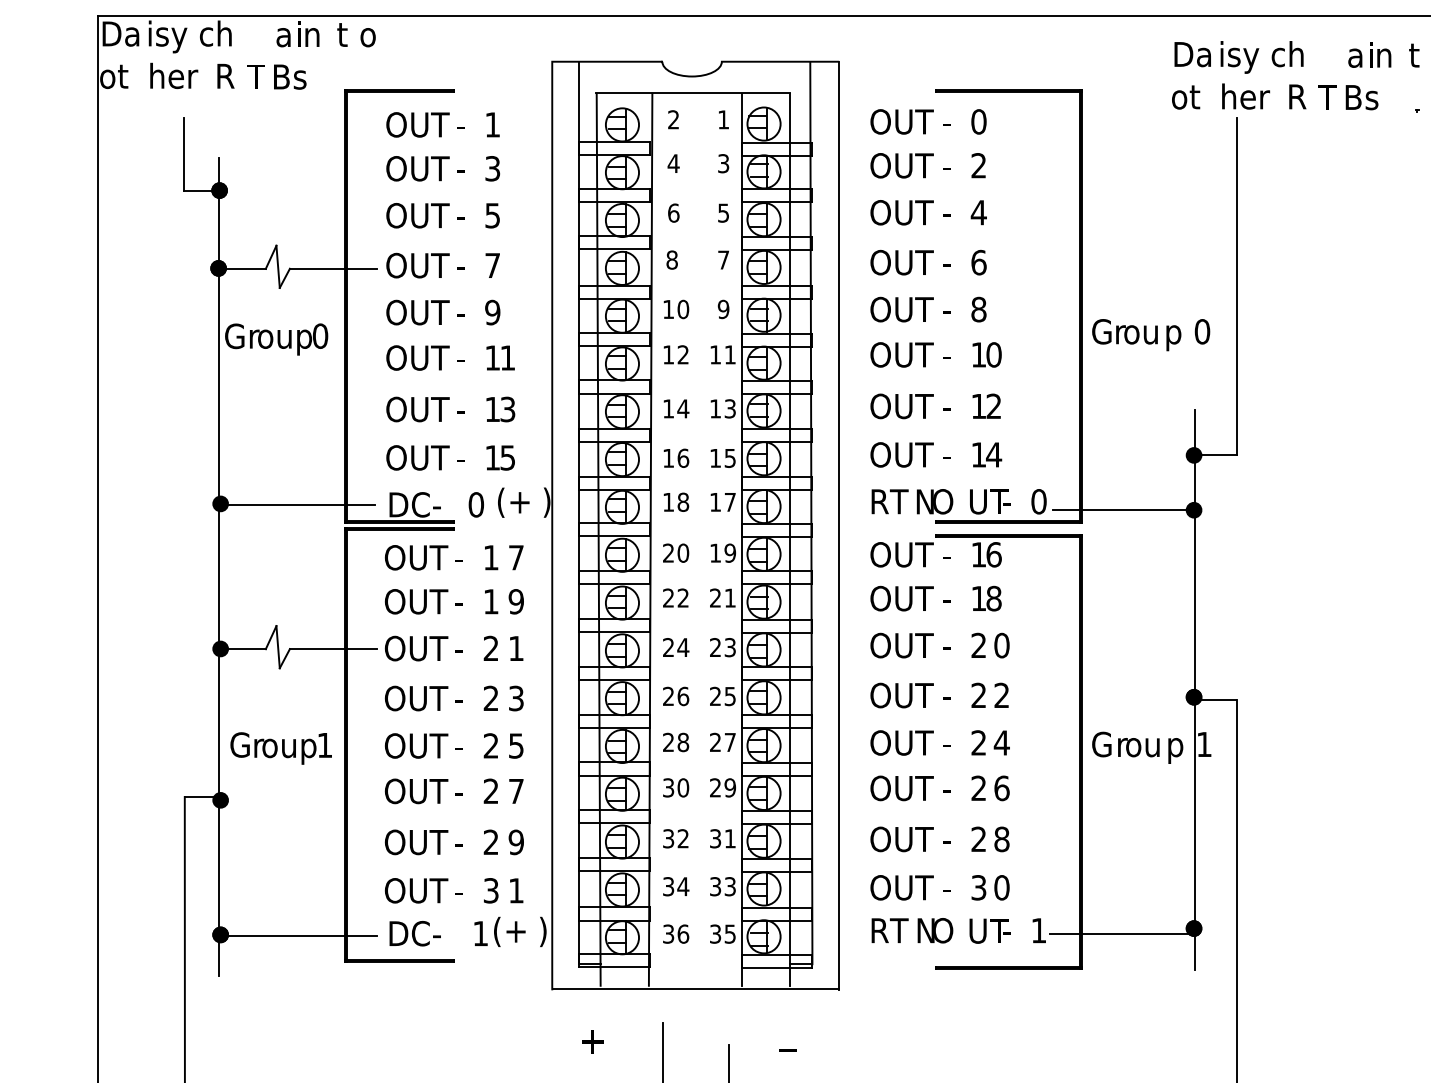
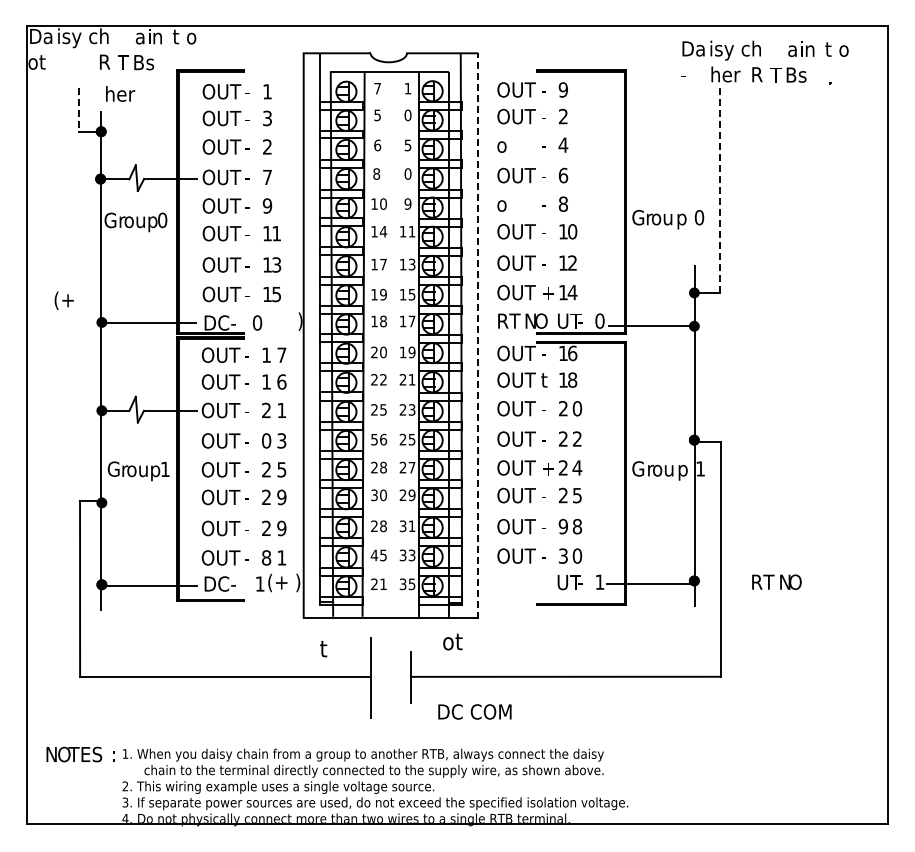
text: (174, 75) -> (120, 93), moved
text: (1186, 96) -> (689, 74), ot -> -
text: (673, 119) -> (377, 88), 2 -> 7
text: (977, 121) -> (562, 89), 0 -> 9
line: (183, 155) -> (79, 110), solid -> dashed
text: (673, 163) -> (377, 115), 4 -> 5
text: (722, 163) -> (407, 115), 3 -> 0
text: (901, 211) -> (516, 144), OUT -> o
text: (492, 214) -> (267, 146), 5 -> 2
text: (722, 259) -> (407, 173), 7 -> 0
line: (1237, 287) -> (720, 190), solid -> dashed
text: (901, 308) -> (516, 203), OUT -> o
text: (683, 354) -> (383, 231), 12 -> 14
text: (683, 408) -> (383, 264), 14 -> 17
text: (952, 456) -> (547, 293), - -> +
text: (683, 457) -> (383, 294), 16 -> 19
text: (512, 502) -> (63, 300), moved
line: (839, 525) -> (478, 335), solid -> dashed
text: (947, 599) -> (544, 380), - -> t
text: (515, 600) -> (281, 381), 9 -> 6
text: (683, 646) -> (383, 409), 24 -> 25
text: (668, 696) -> (374, 439), 26 -> 56
text: (491, 697) -> (266, 440), 2 -> 0
text: (952, 745) -> (547, 469), - -> +
text: (1002, 788) -> (577, 495), 6 -> 5
text: (515, 791) -> (281, 497), 7 -> 9
text: (675, 839) -> (378, 526), 32 -> 28
text: (977, 839) -> (562, 526), 2 -> 9
text: (675, 886) -> (378, 555), 34 -> 45
text: (491, 890) -> (266, 557), 3 -> 8
text: (911, 929) -> (776, 581), moved
text: (676, 934) -> (379, 584), 36 -> 21
text: (796, 1032) -> (452, 644), _ -> ot
text: (591, 1039) -> (327, 648), + -> t

